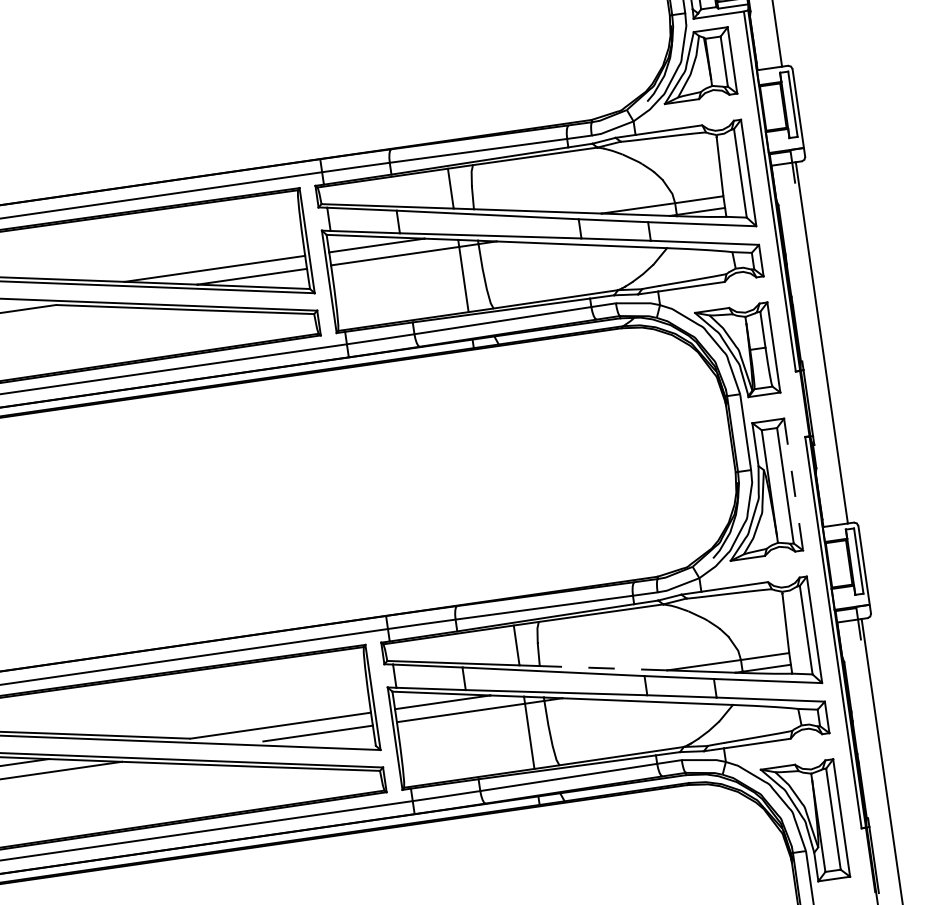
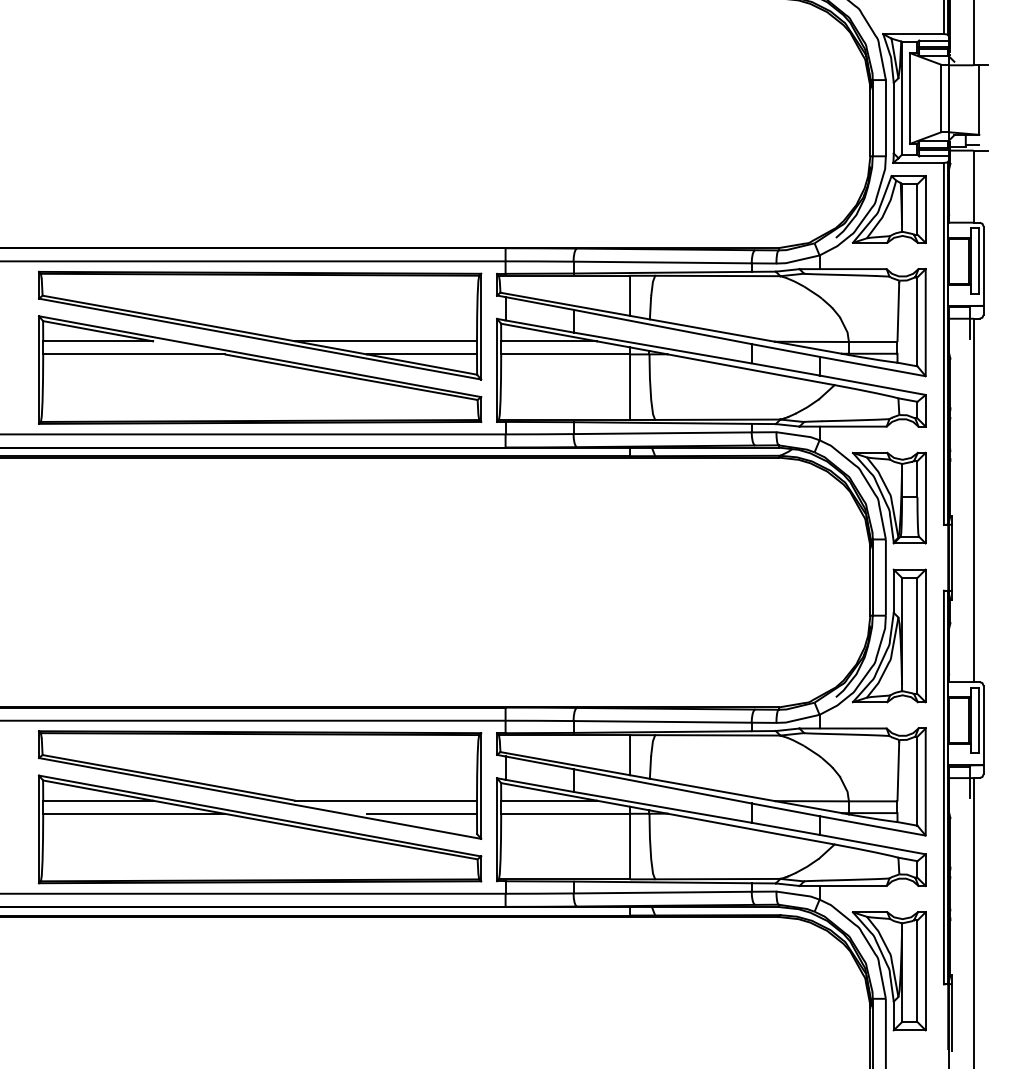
line: (793, 485) -> (925, 636), dashed -> solid
line: (603, 667) -> (712, 789), dashed -> solid

